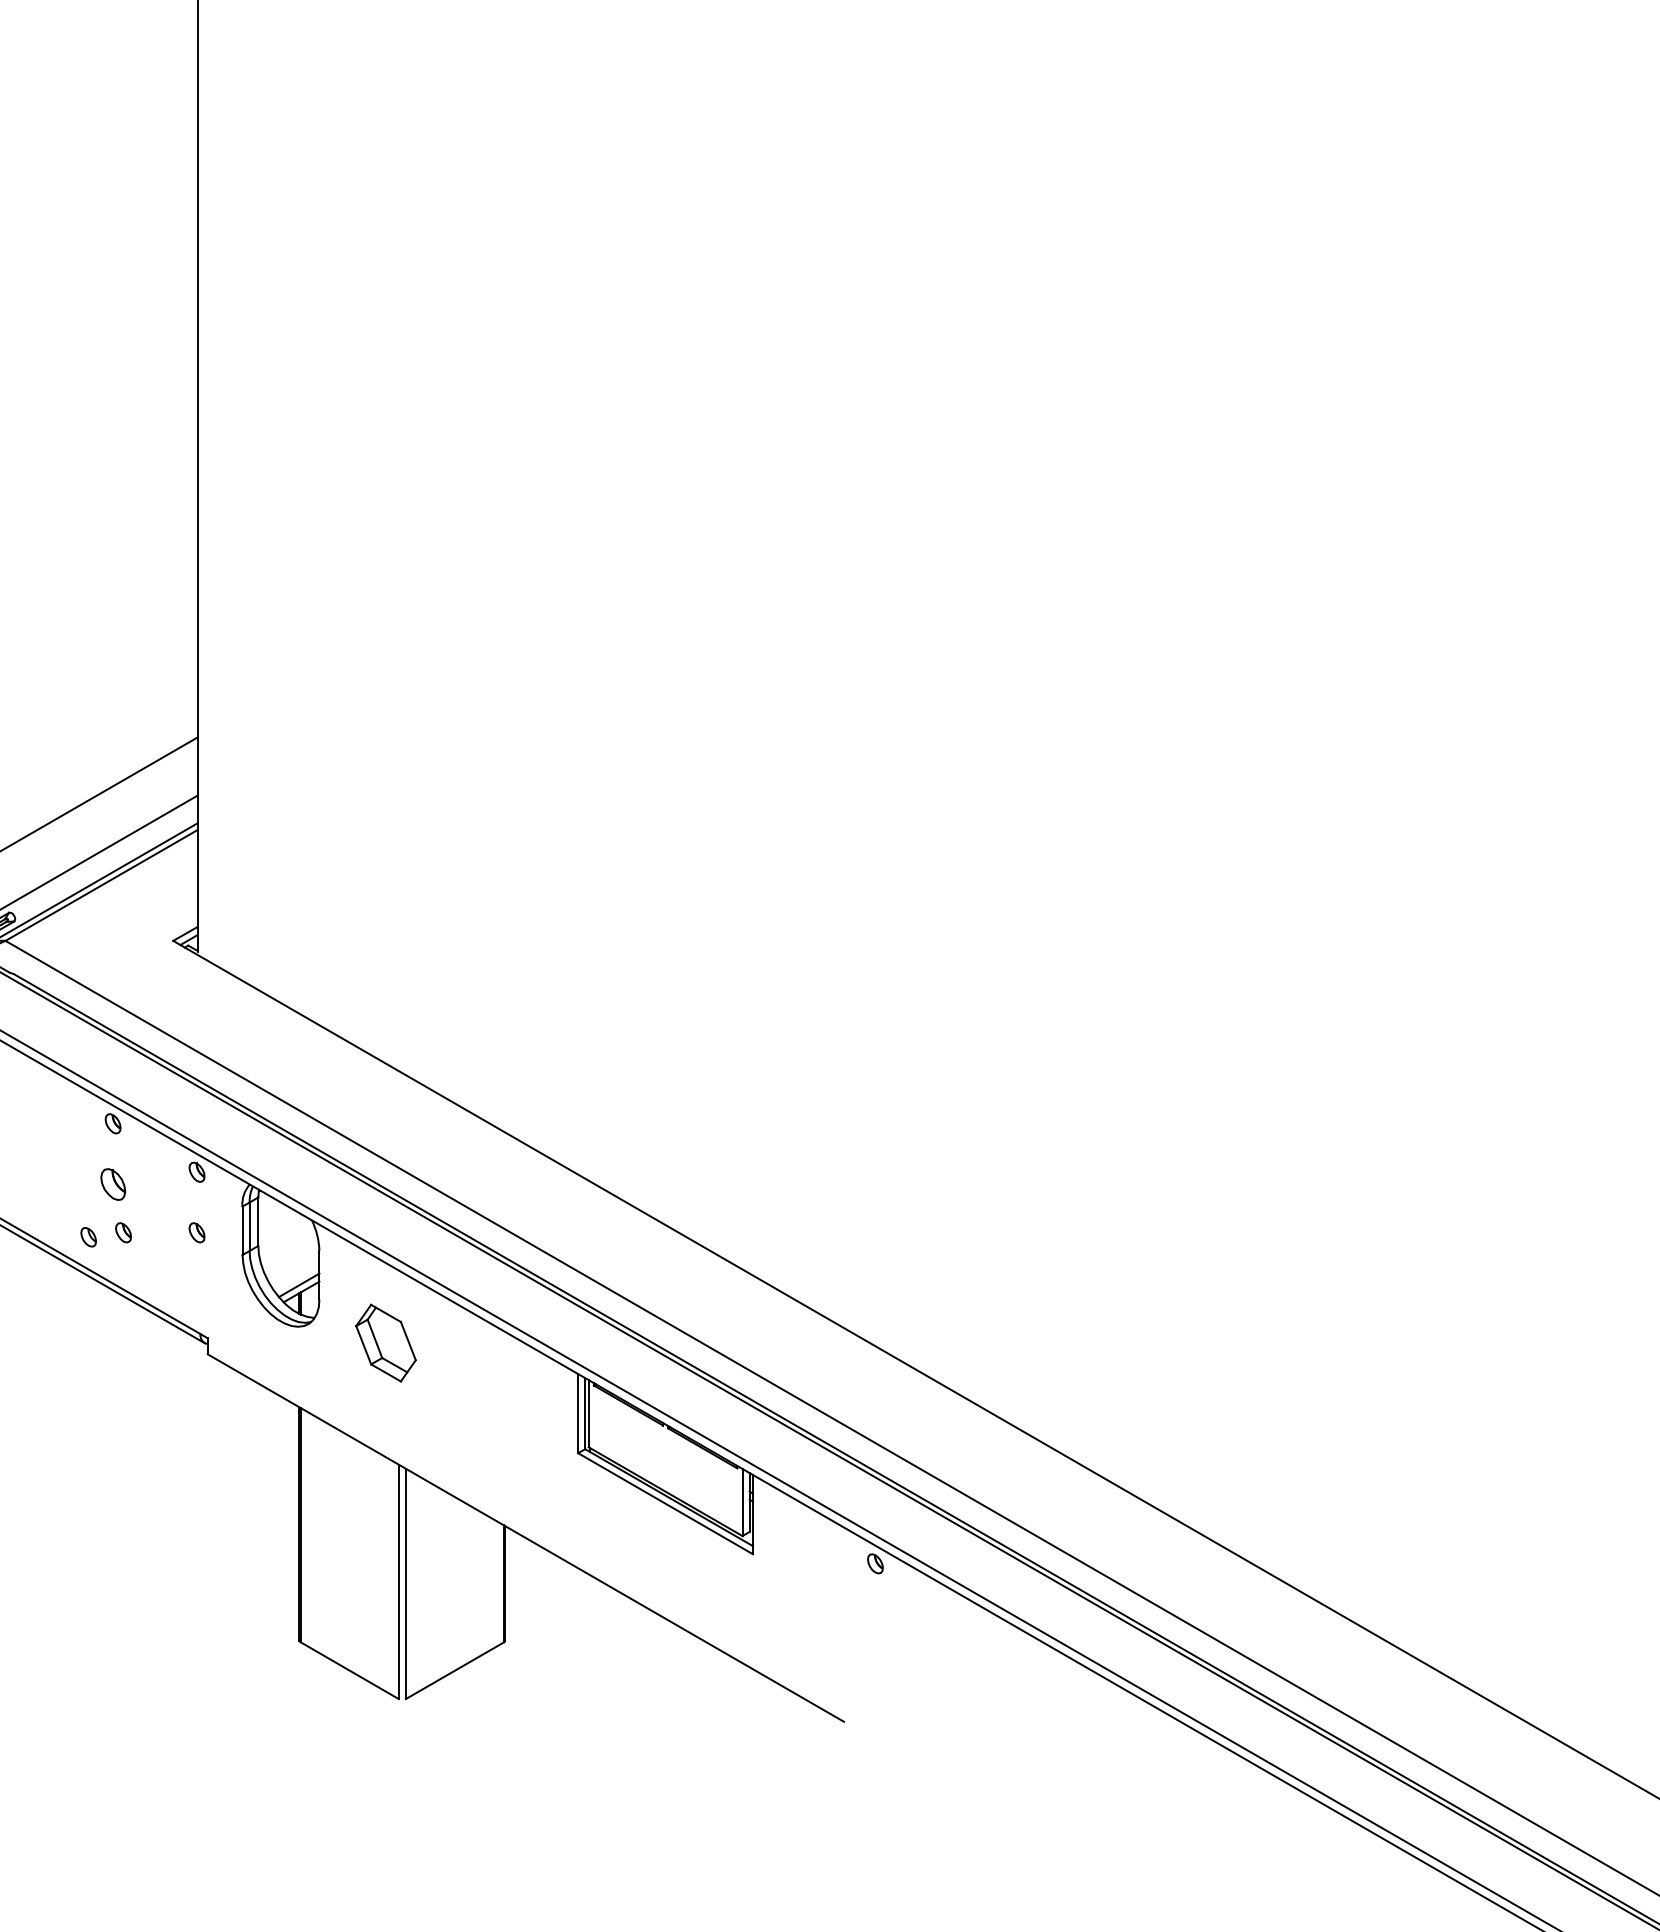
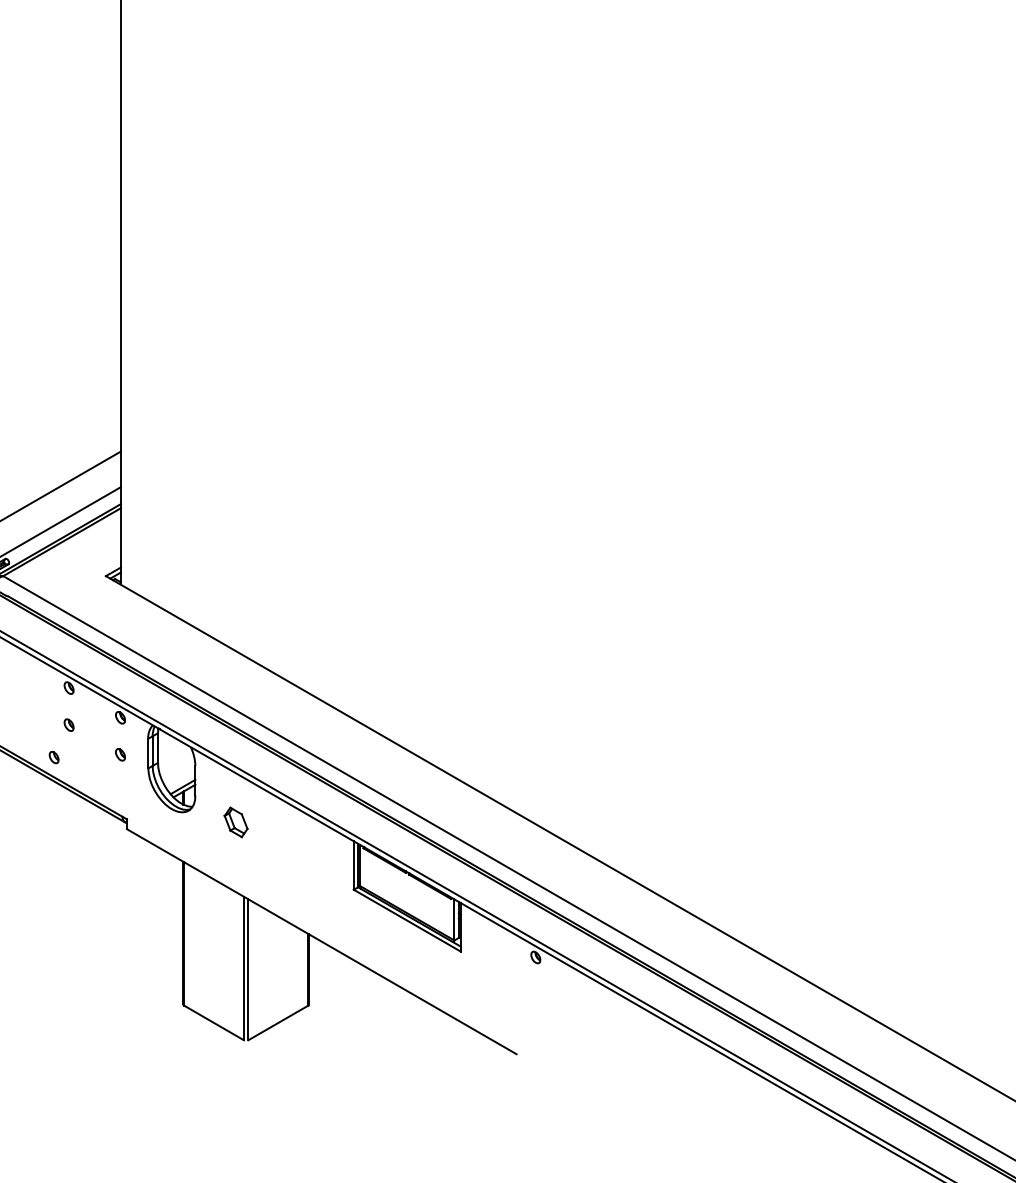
part: (112, 1183) -> (68, 724), size x0.62
part: (123, 1232) -> (75, 754), removed
part: (384, 1343) -> (235, 822), size x0.62

